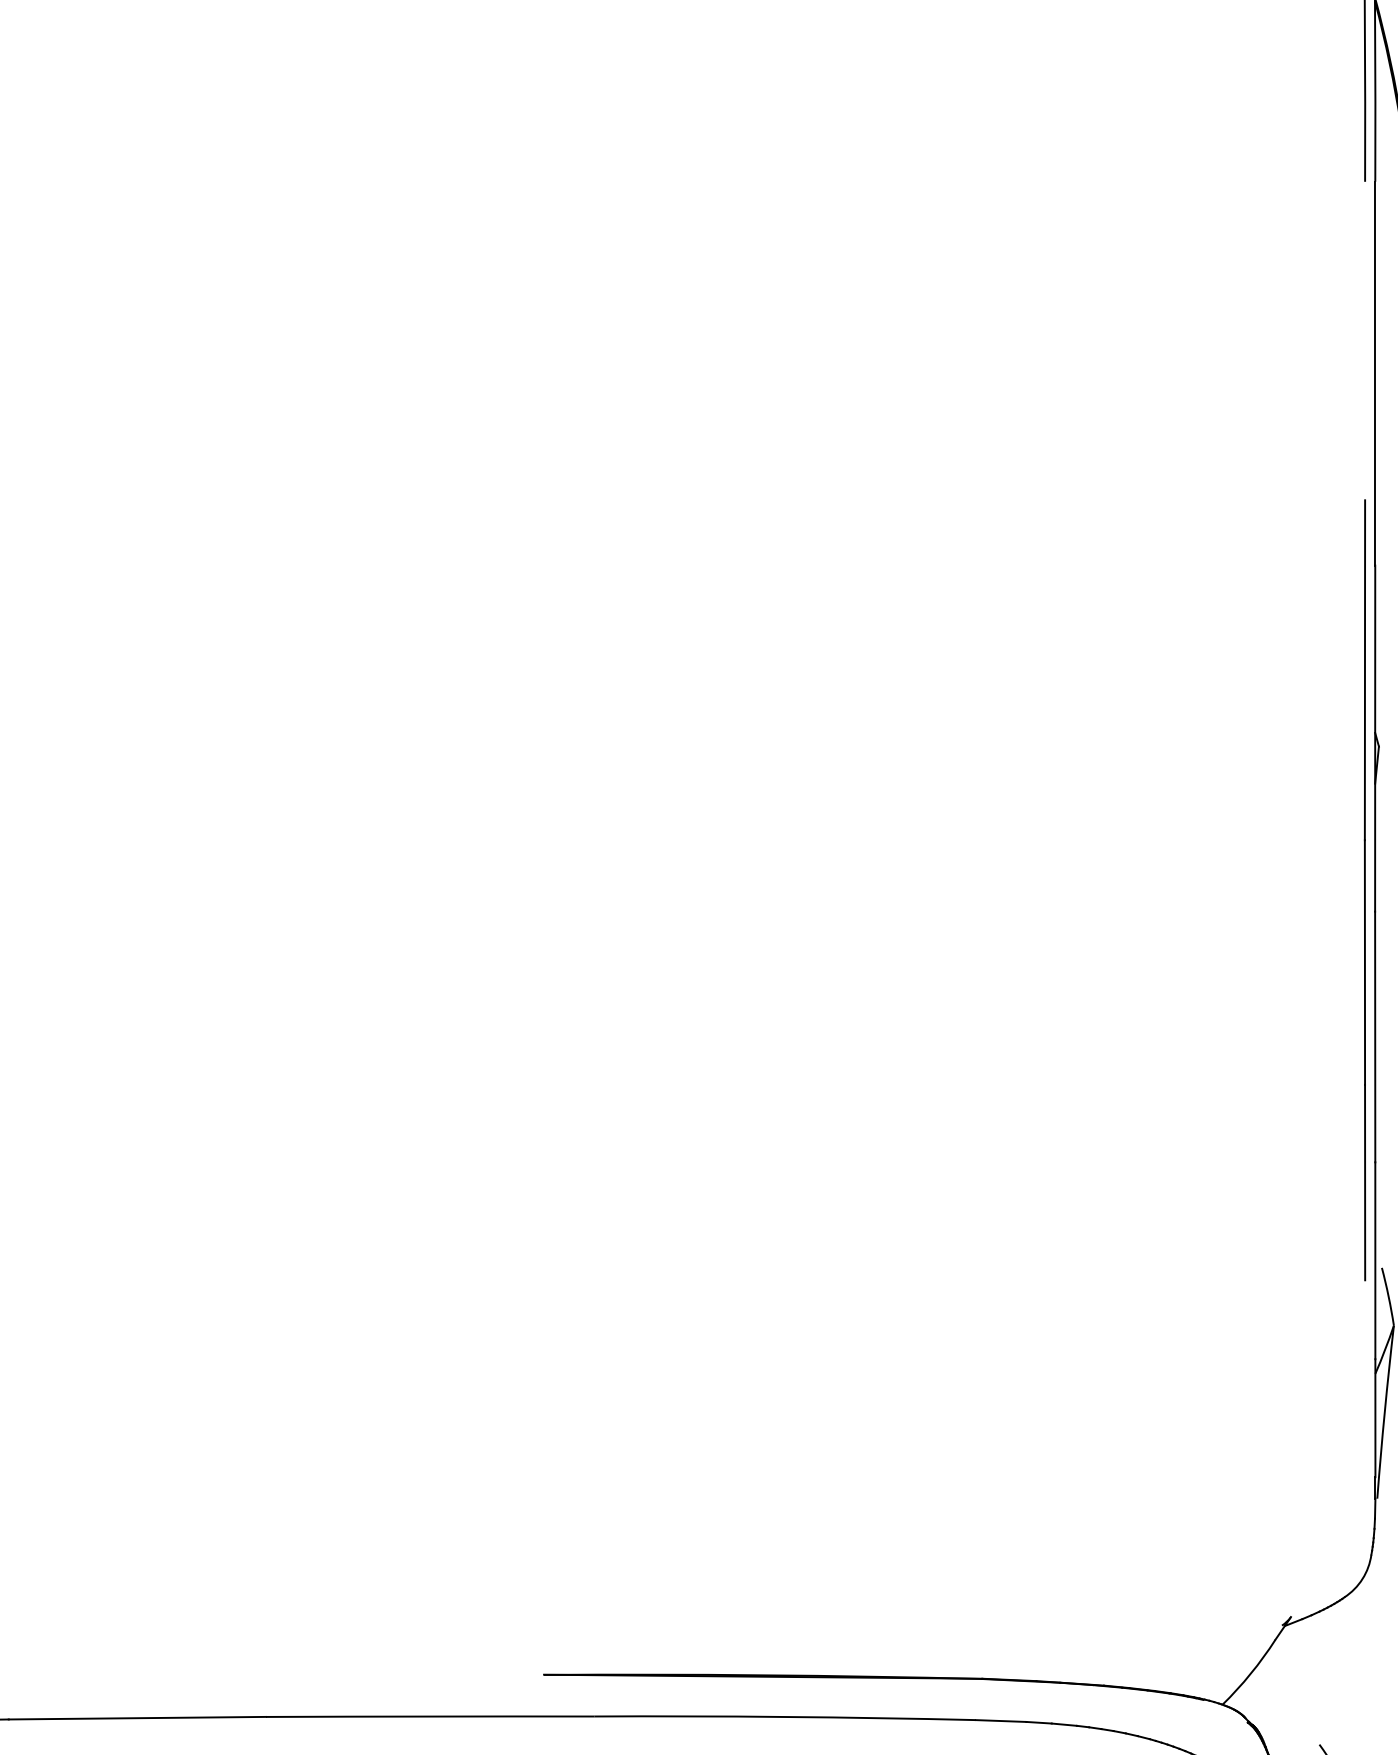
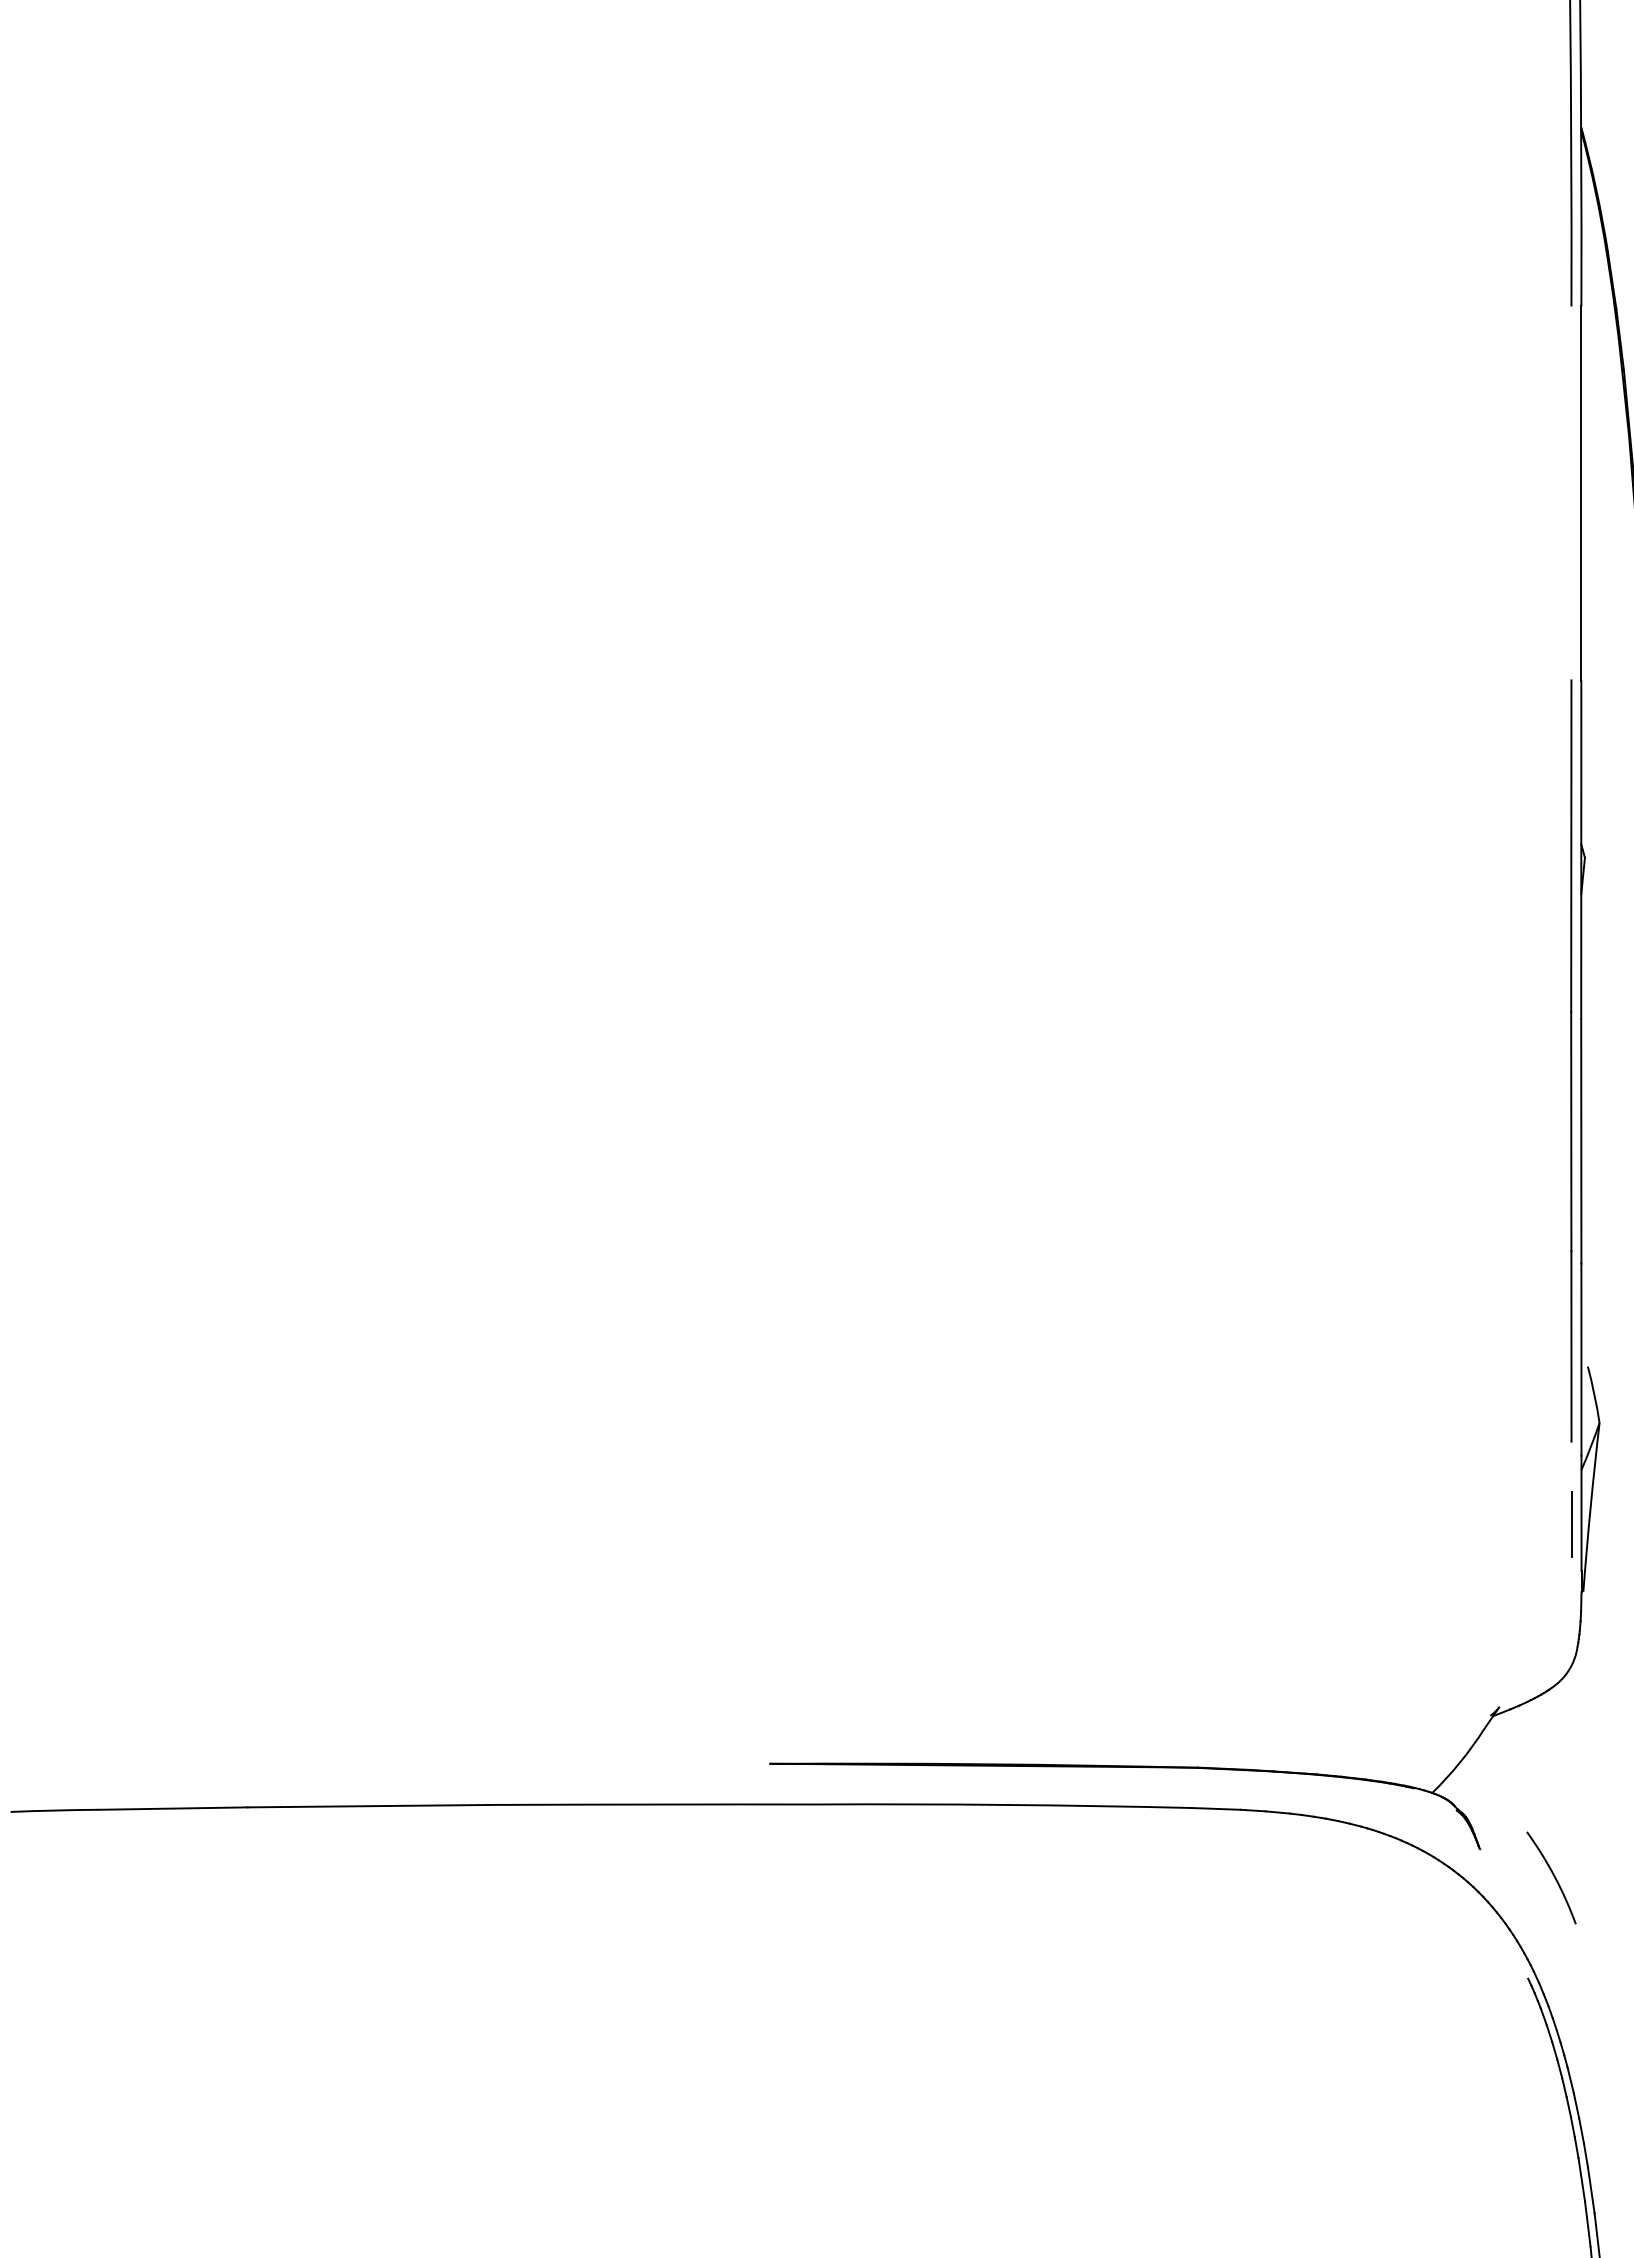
line: (1365, 889) -> (1571, 1060), moved
line: (1365, 1429) -> (1571, 1524), added

